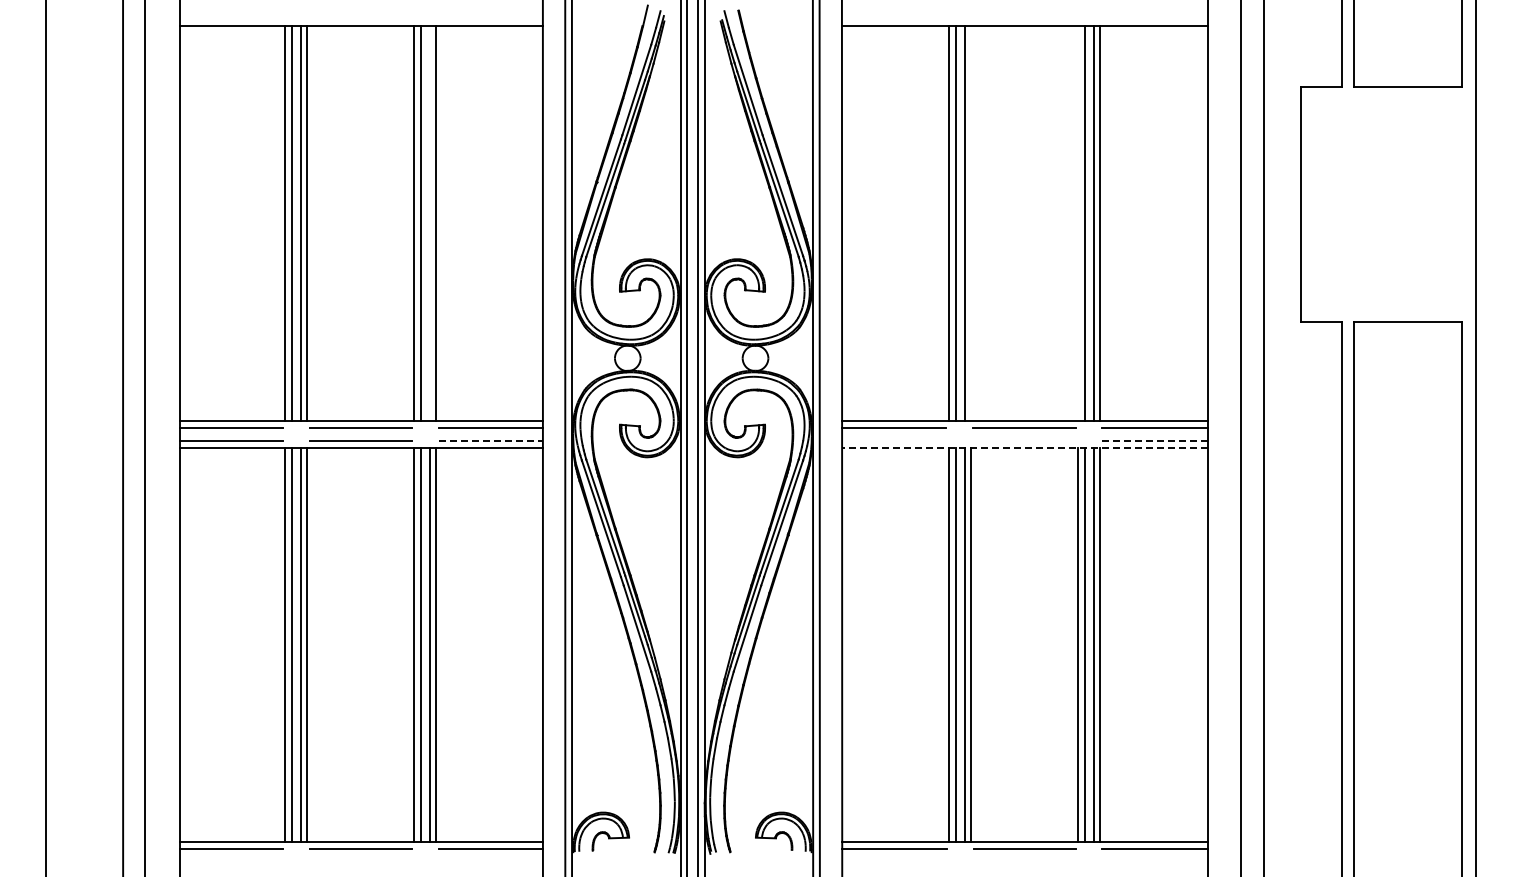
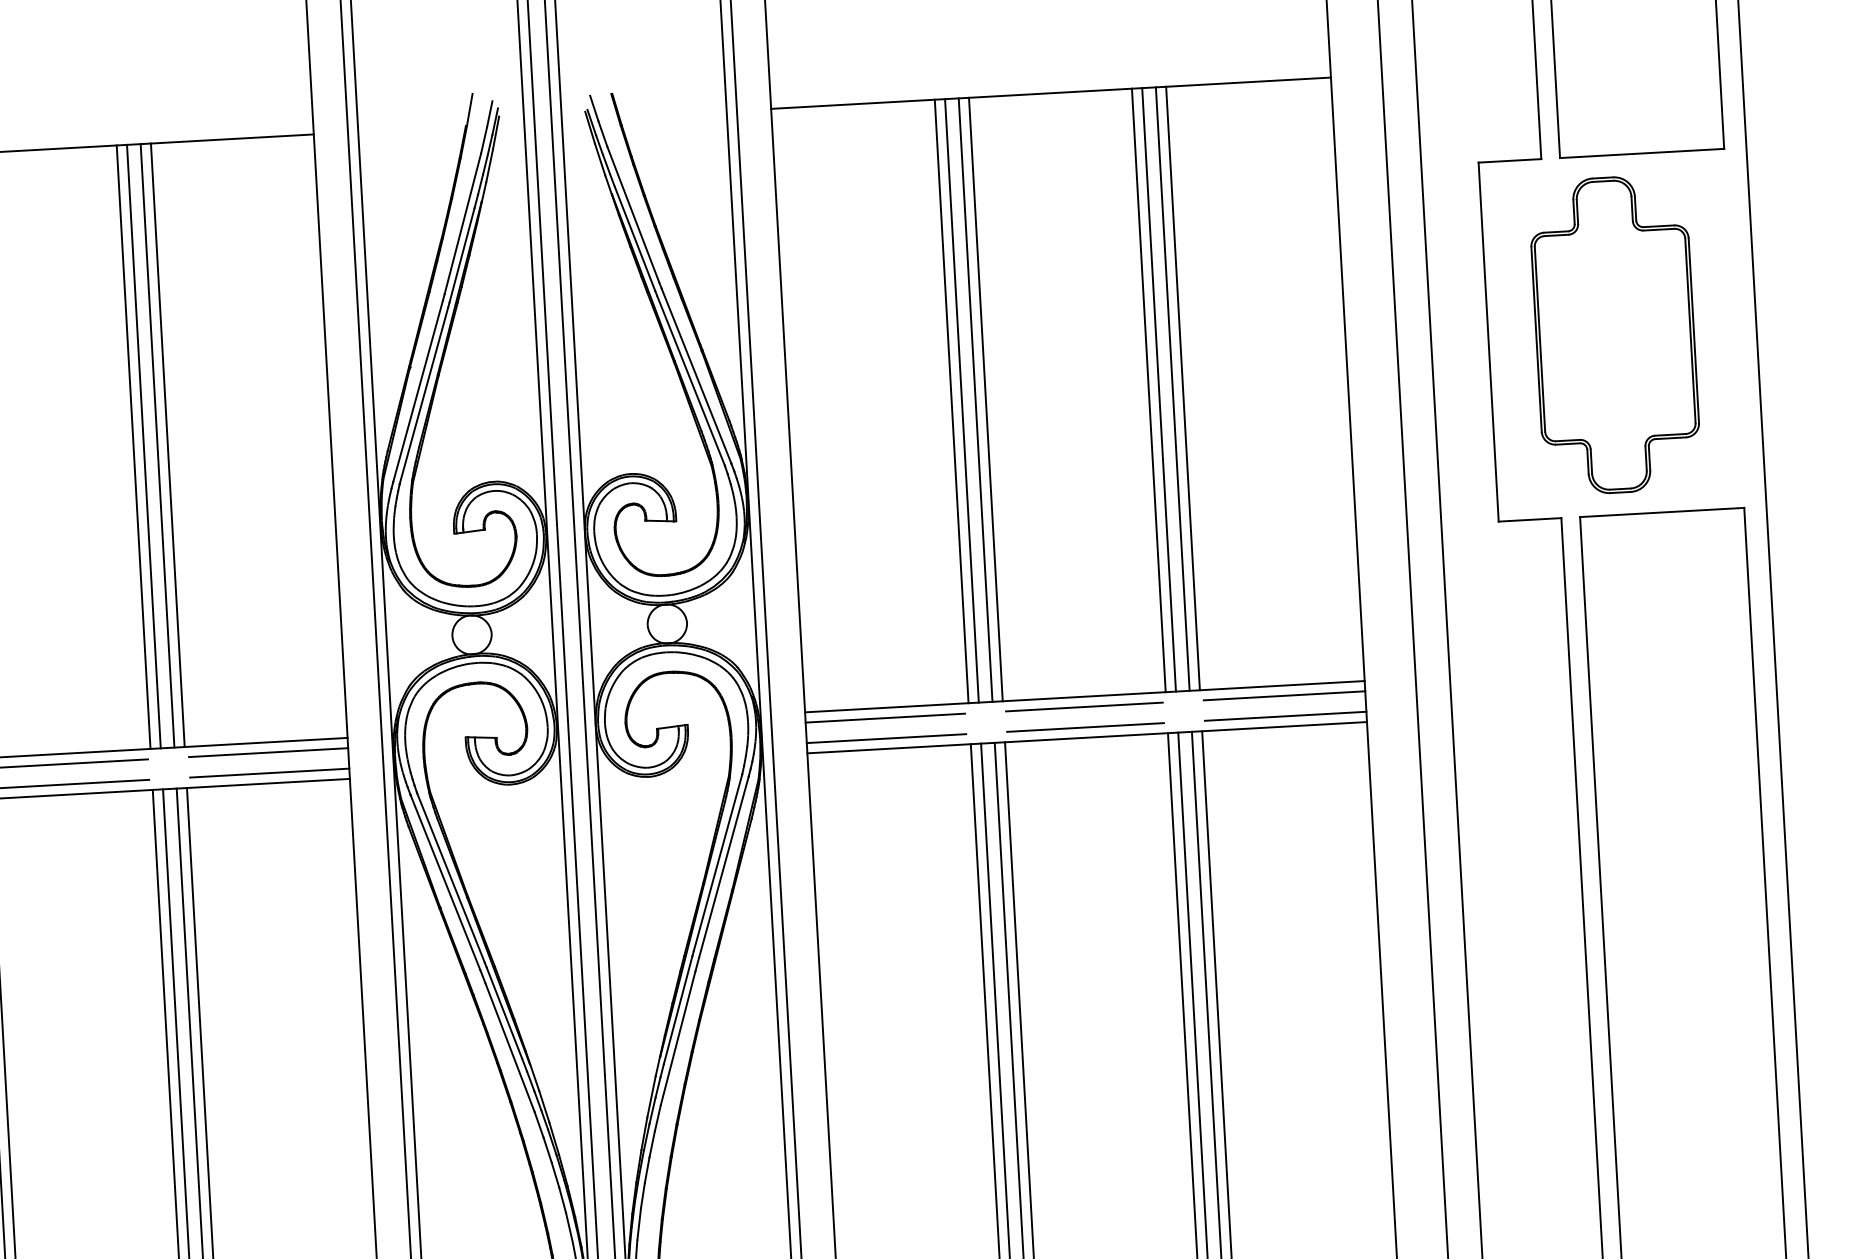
part: (1383, 204) -> (1614, 335), added
line: (429, 223) -> (157, 445), added
line: (971, 223) -> (986, 399), added
line: (1077, 223) -> (1148, 390), added
line: (491, 441) -> (270, 773), dashed -> solid
line: (894, 441) -> (886, 739), added
line: (1024, 441) -> (1085, 728), added
line: (1155, 441) -> (1286, 717), dashed -> solid
line: (1025, 447) -> (1087, 737), dashed -> solid

